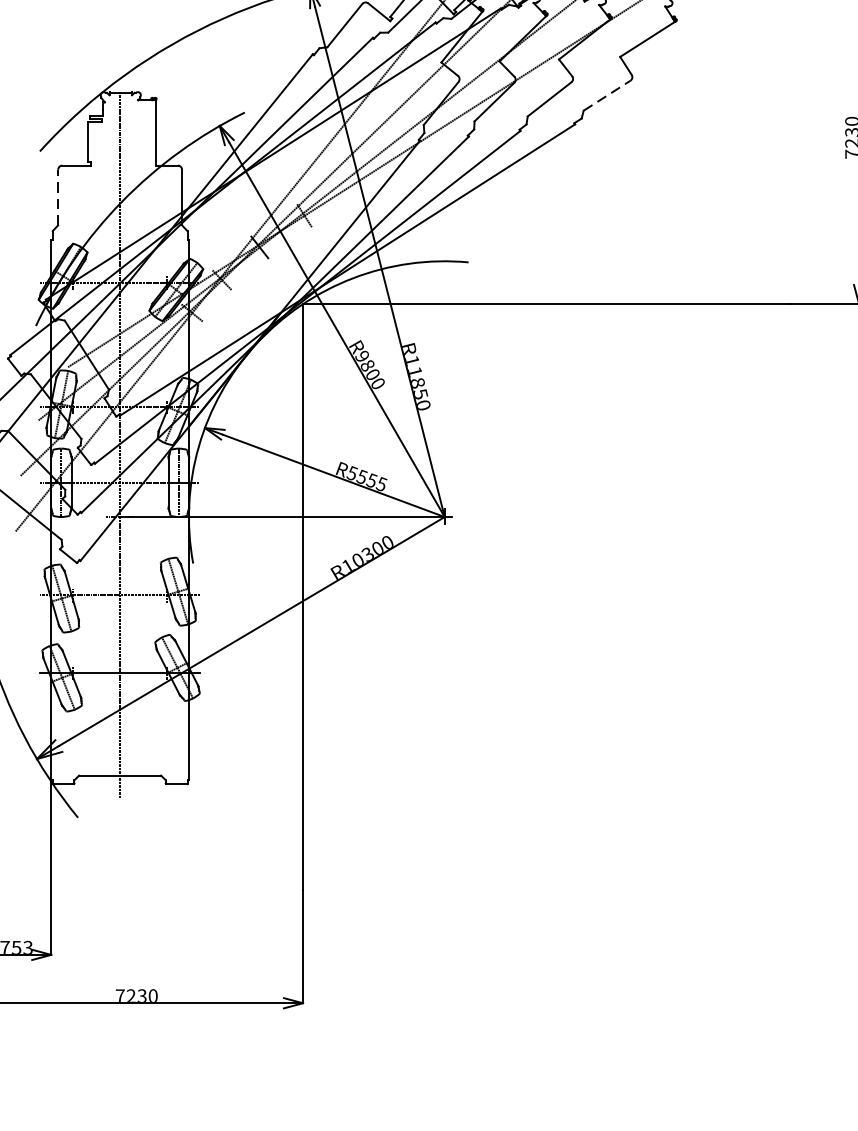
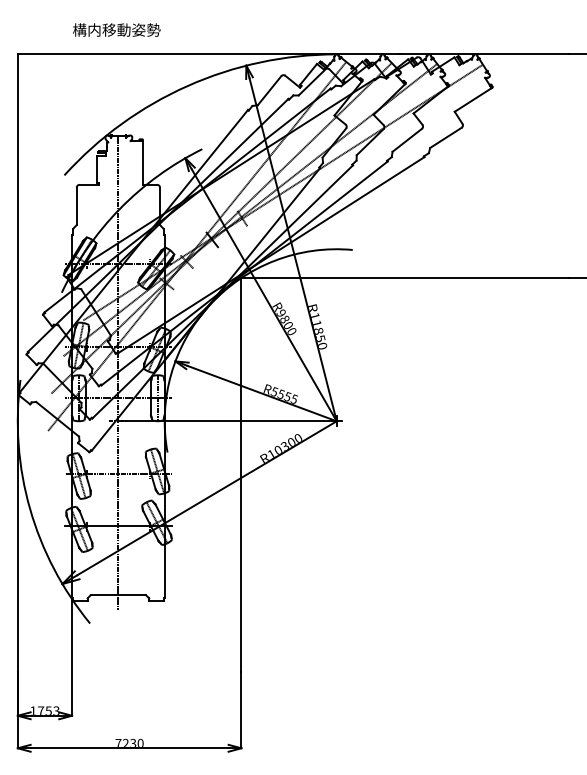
line: (606, 95) -> (445, 137), dashed -> solid
line: (57, 197) -> (76, 206), dashed -> solid

